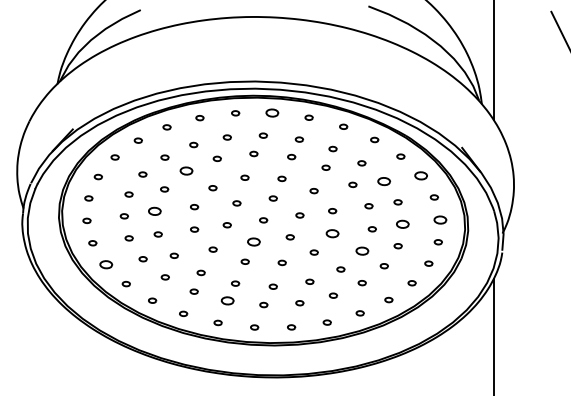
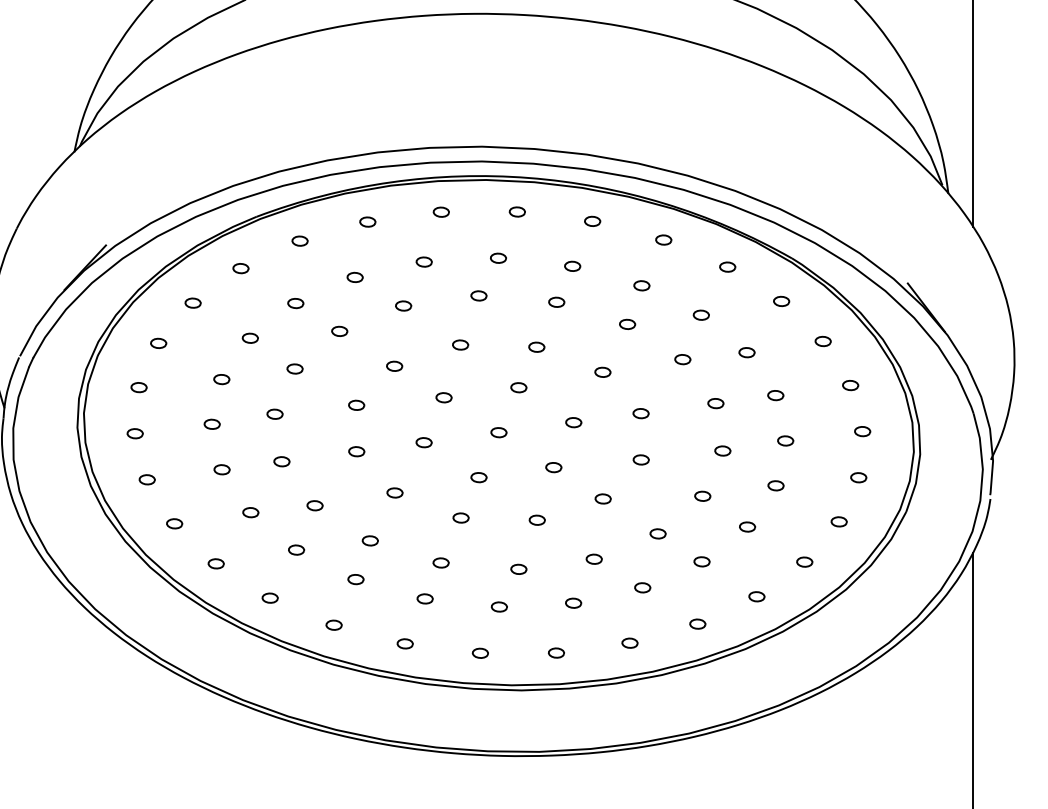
part: (272, 113) -> (517, 212), size x0.62
part: (185, 171) -> (338, 332), size x0.62
part: (420, 176) -> (821, 342), size x0.62
part: (383, 181) -> (745, 352), size x0.62
part: (154, 211) -> (274, 414), size x0.62
part: (439, 219) -> (861, 430), size x0.62
part: (402, 224) -> (784, 441), size x0.62
part: (332, 233) -> (640, 459), size x0.62
part: (253, 242) -> (478, 478), size x0.62
part: (362, 251) -> (702, 496), size x0.62
part: (105, 264) -> (173, 523), size x0.62
part: (227, 301) -> (424, 599), size x0.62

